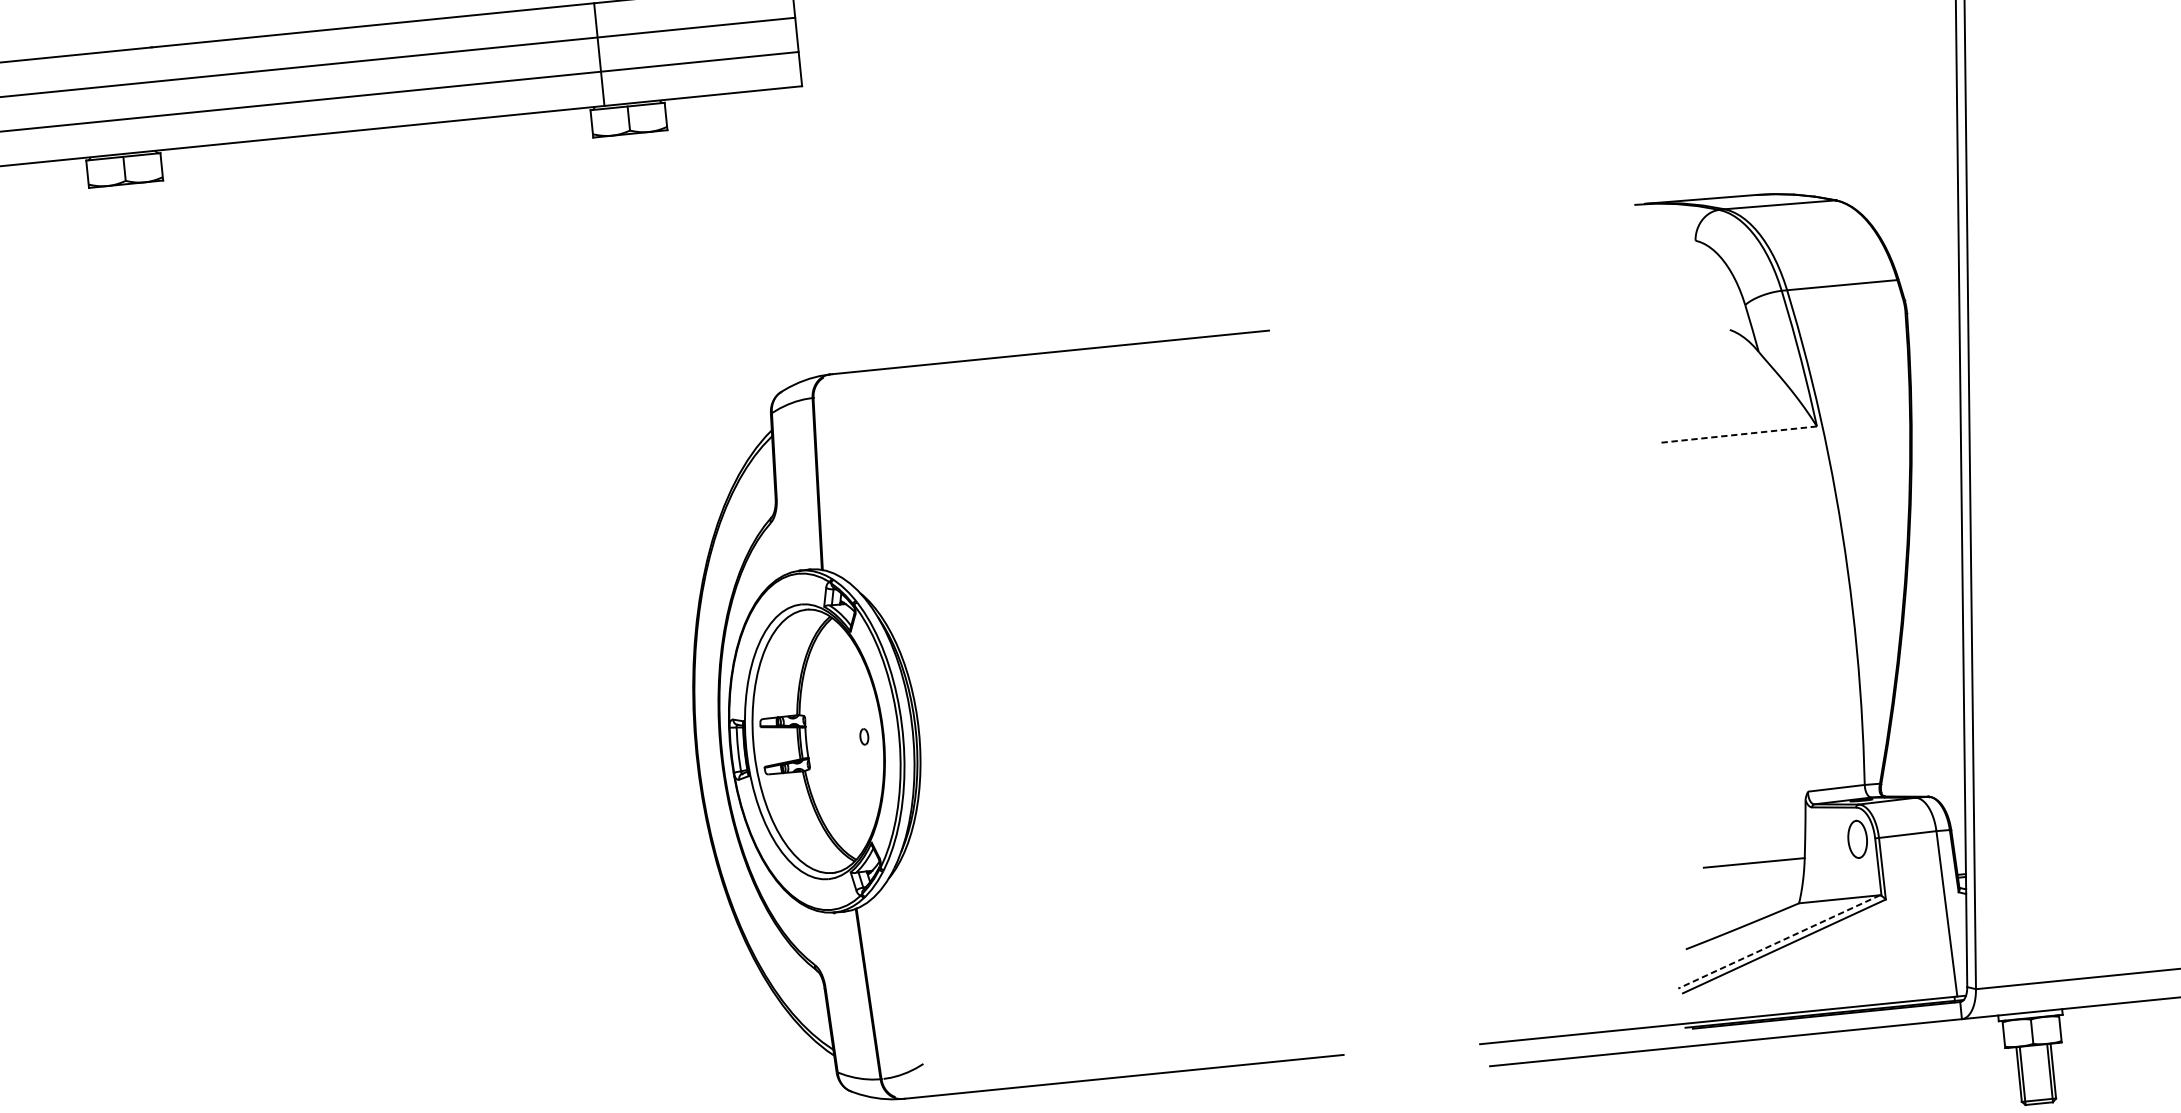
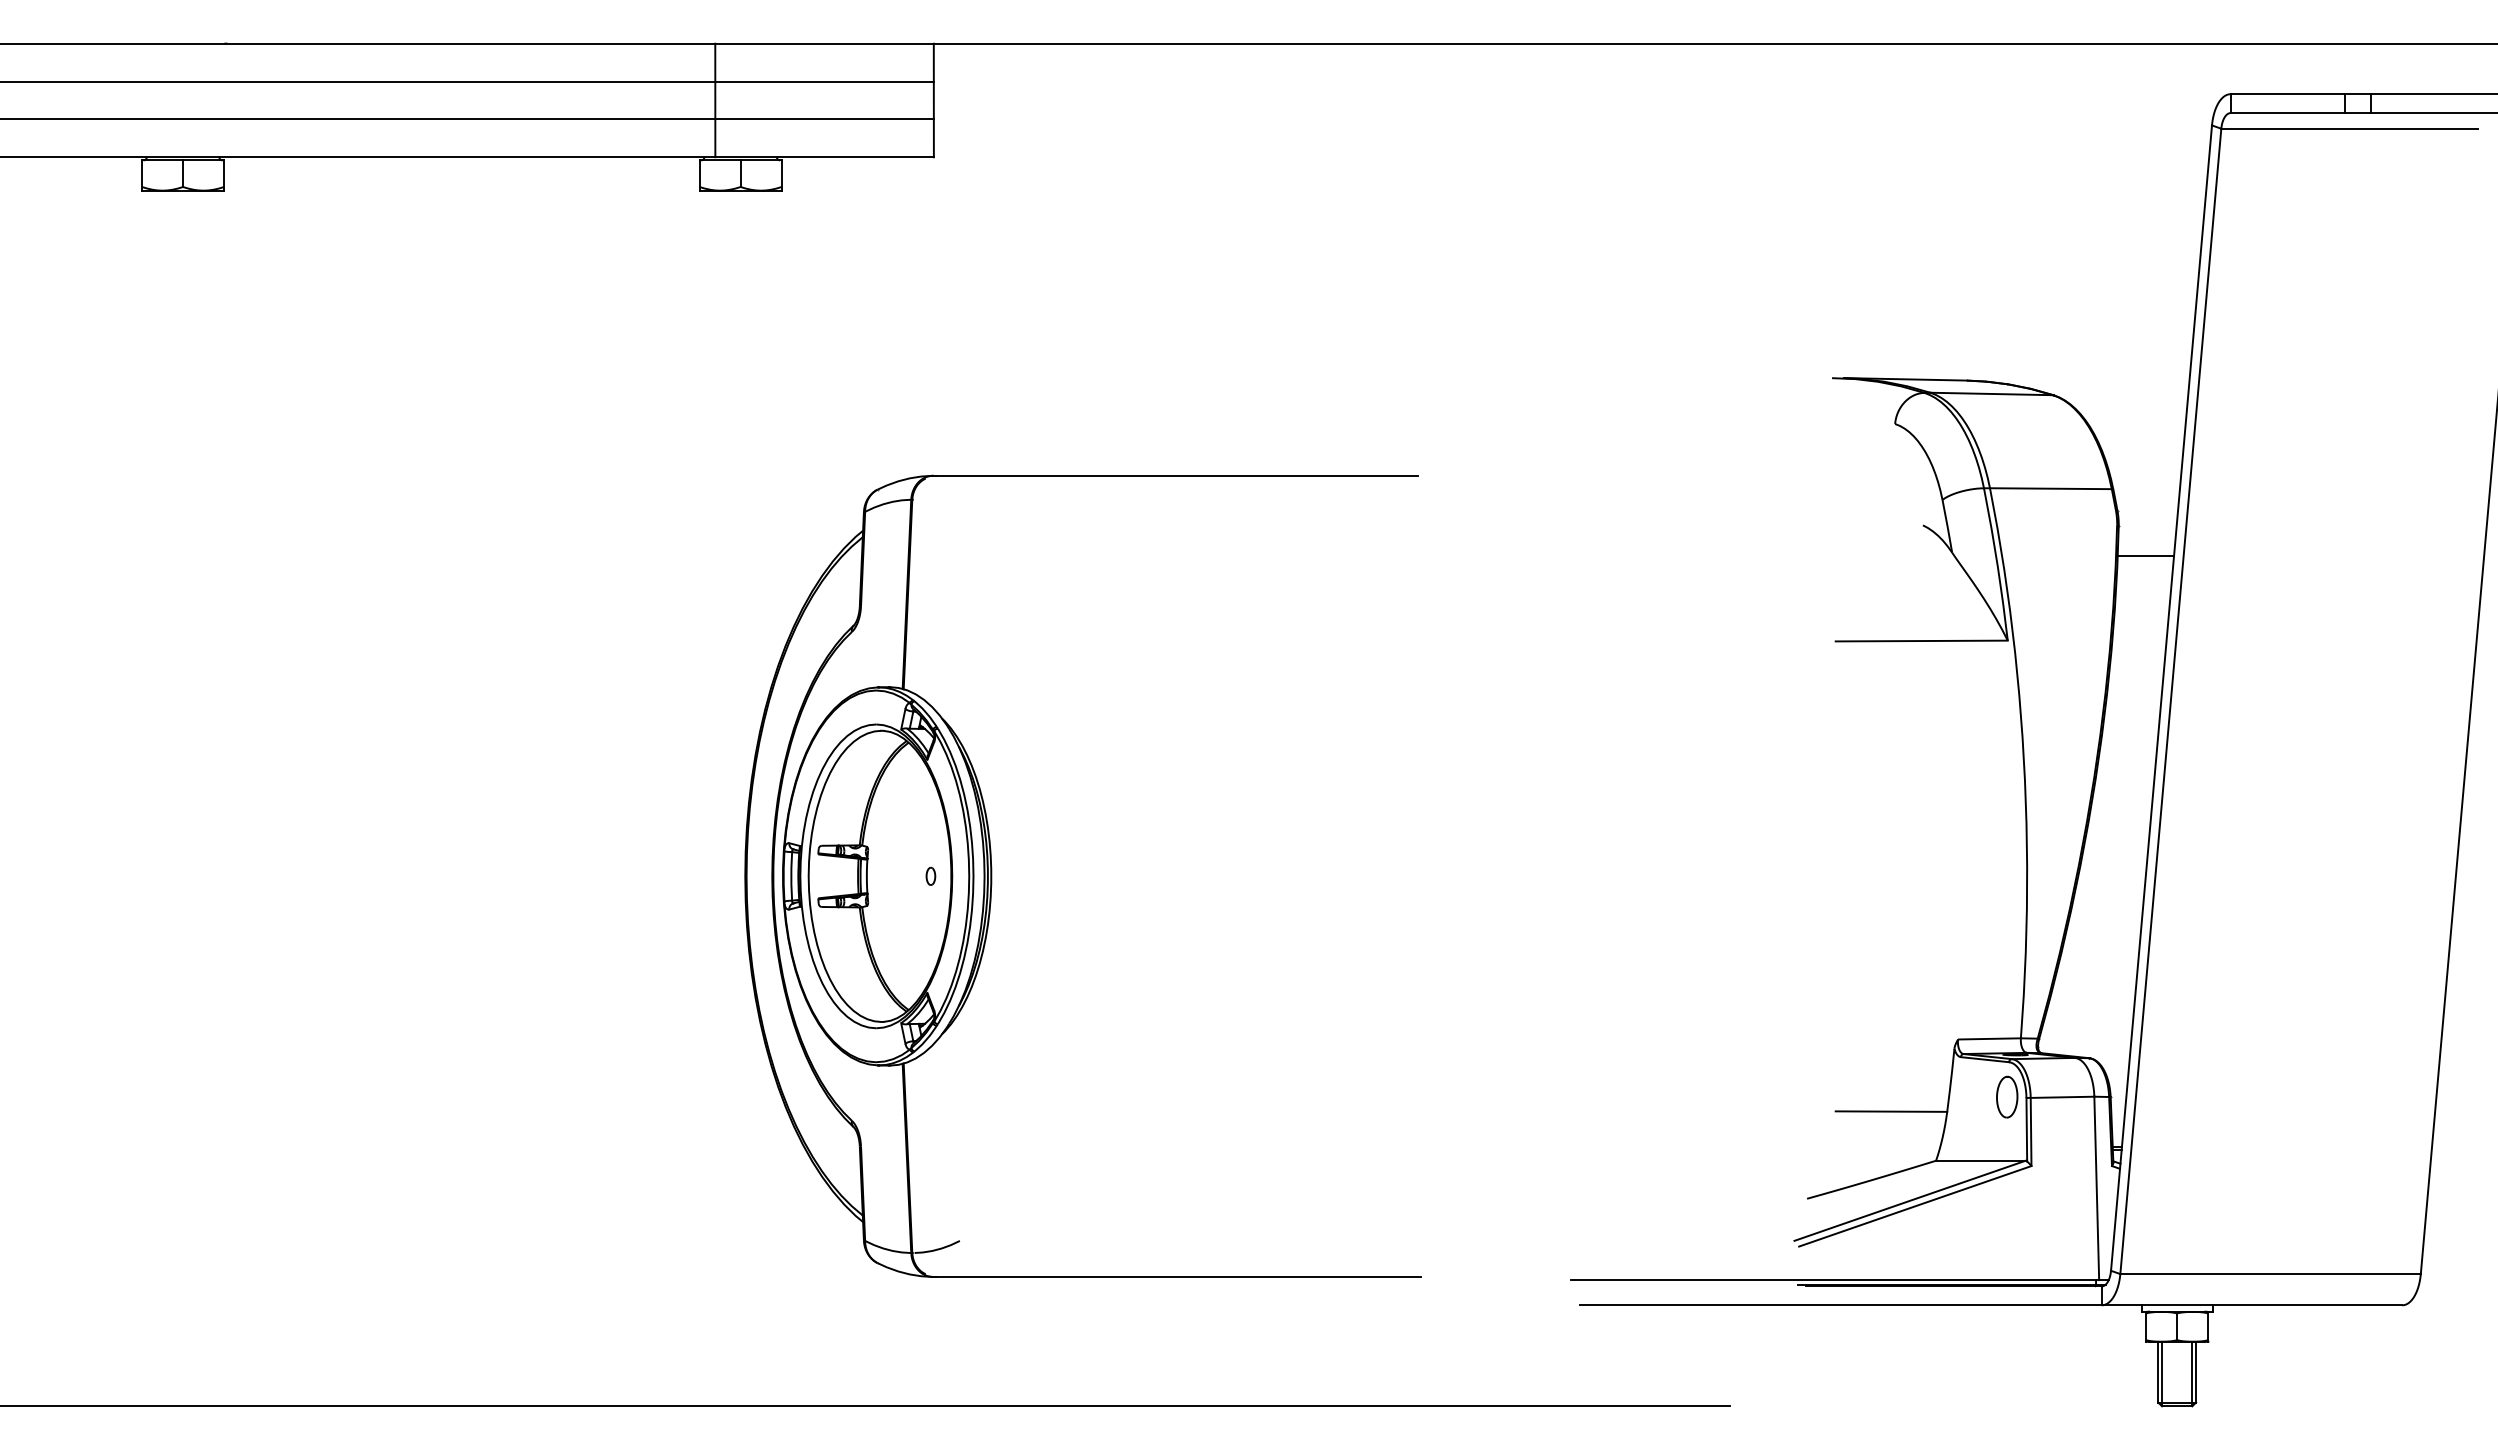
line: (1933, 337) -> (2145, 556), added
line: (1739, 435) -> (1921, 641), dashed -> solid
line: (1778, 941) -> (1909, 1200), dashed -> solid

